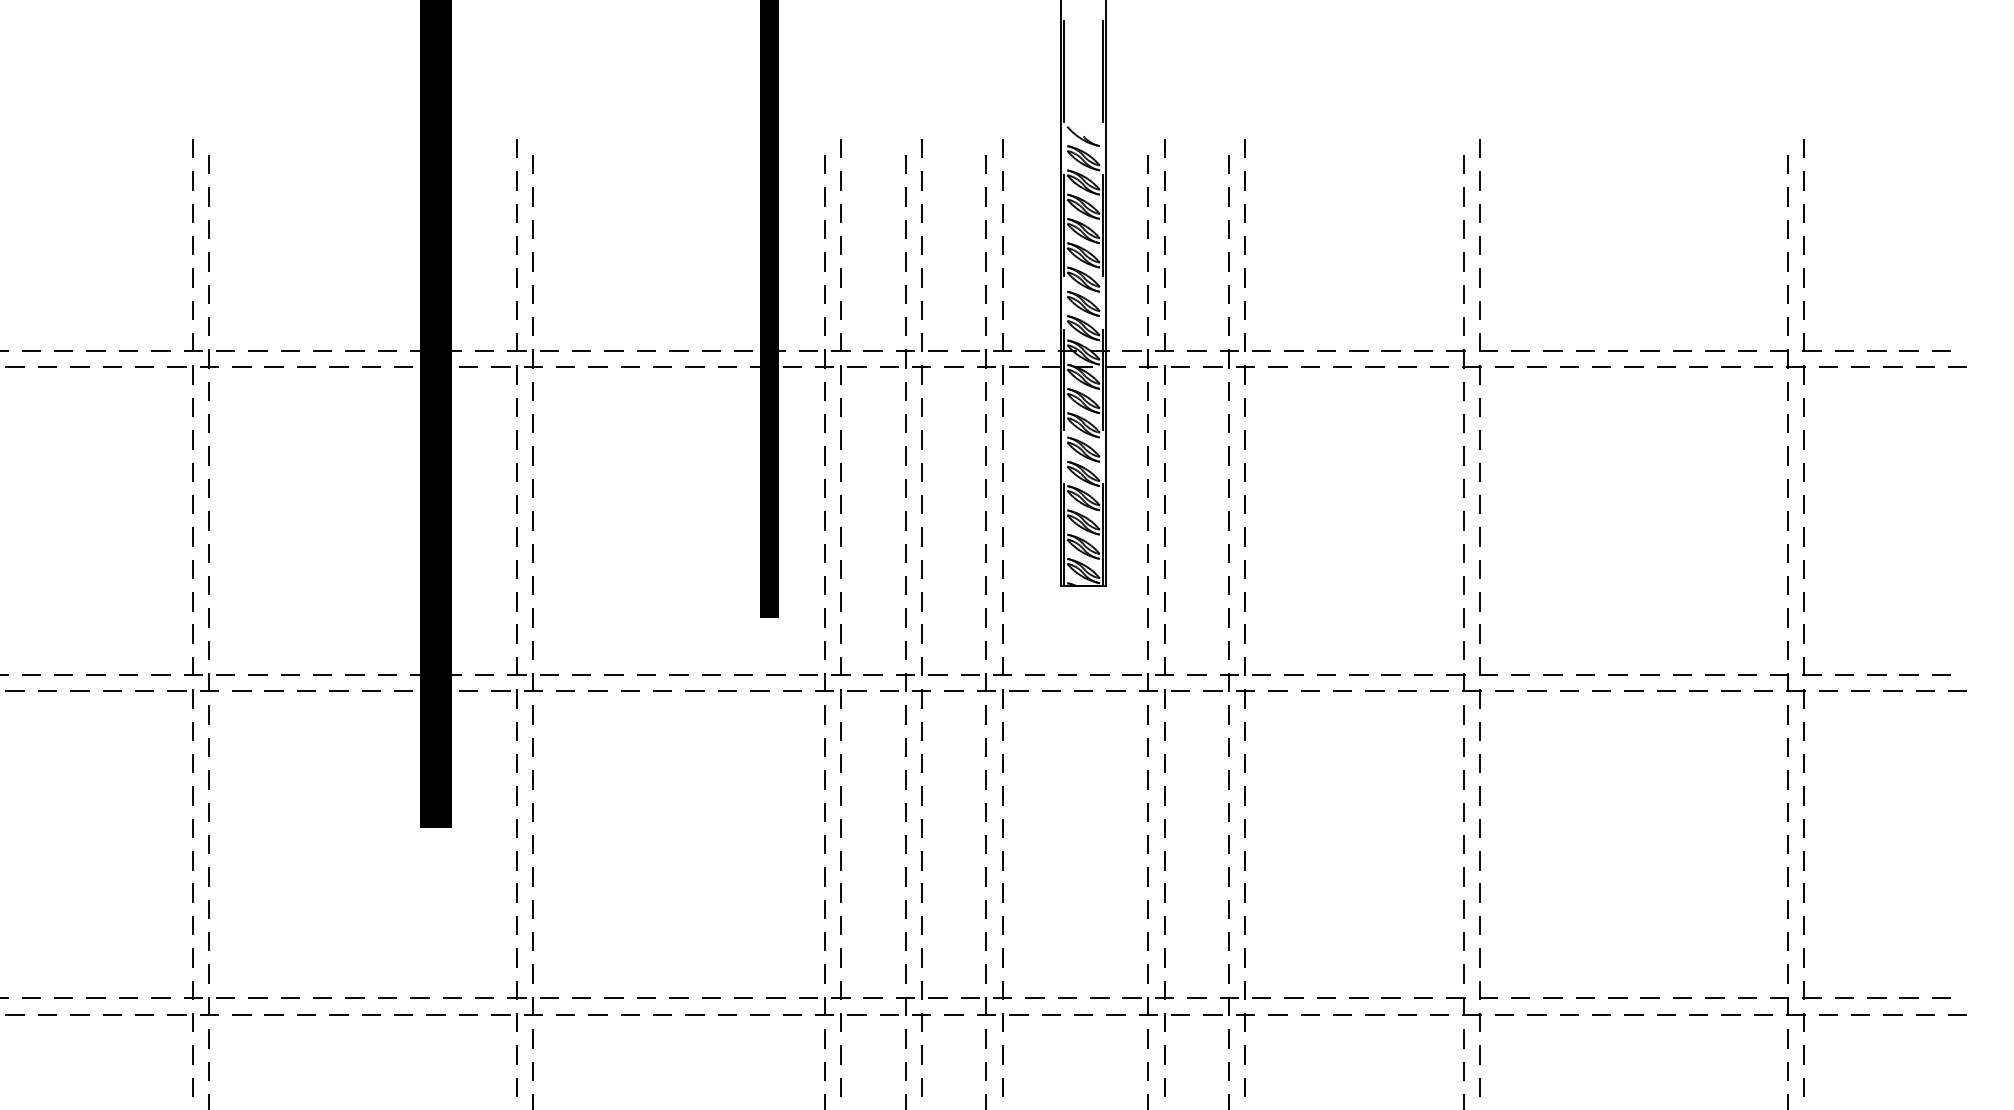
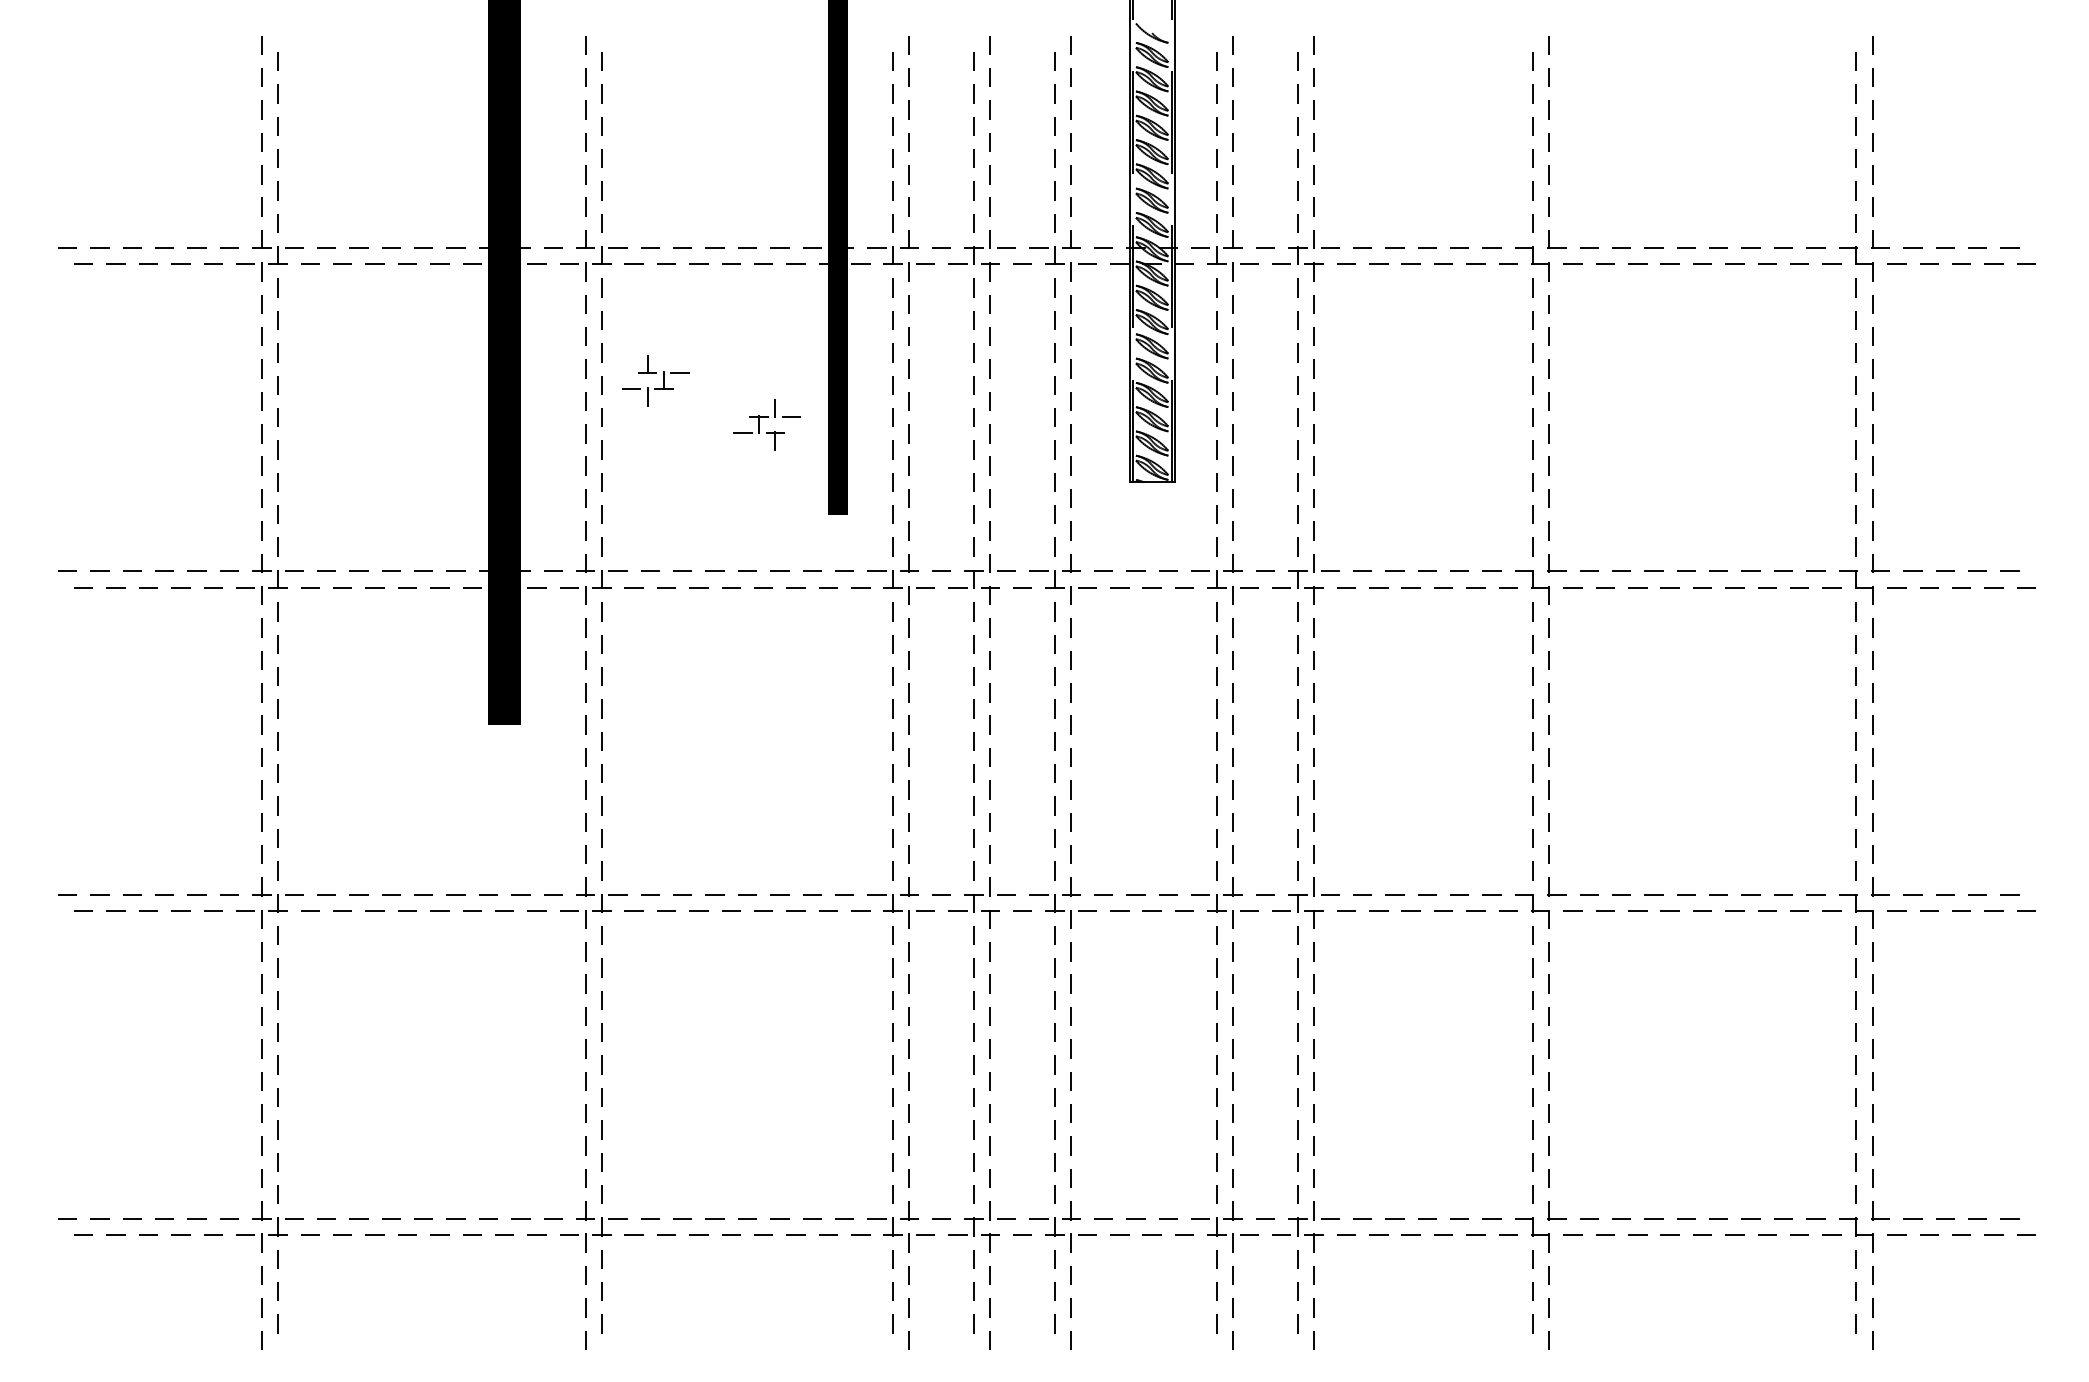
part: (586, 476) -> (655, 373), added
part: (697, 520) -> (766, 417), added

